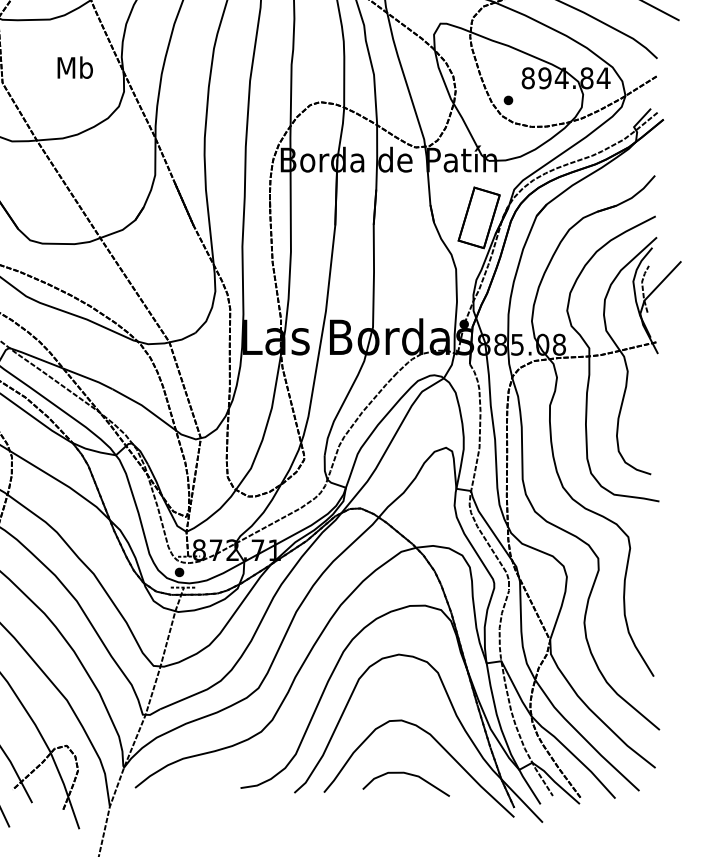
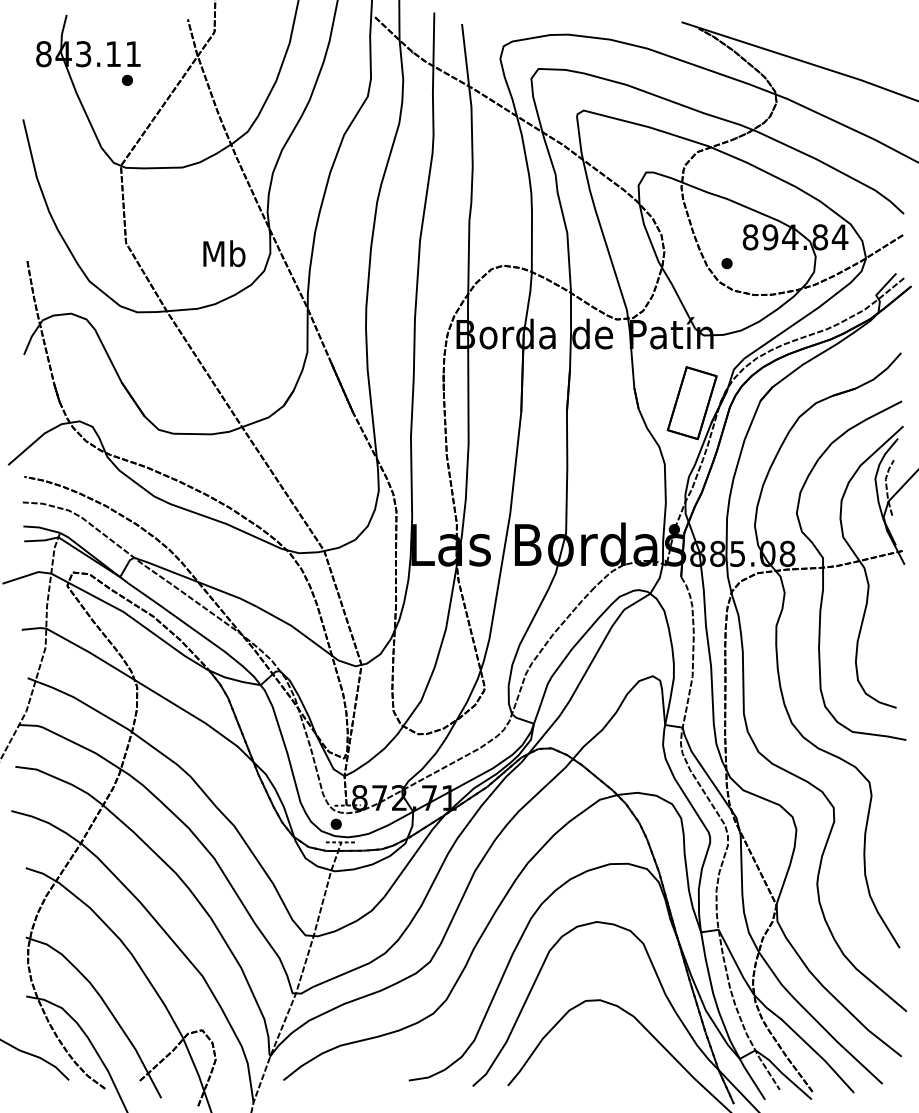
text: (75, 67) -> (224, 253), moved
curve: (407, 774) -> (606, 1064), removed

